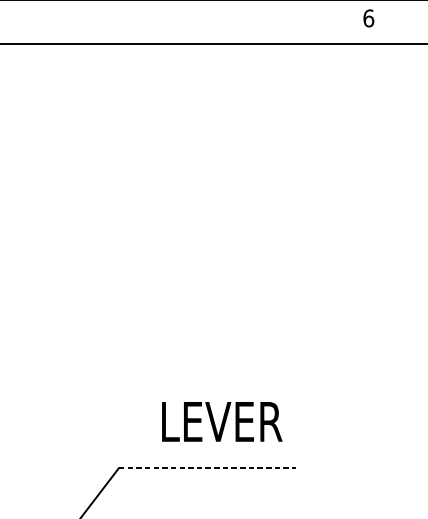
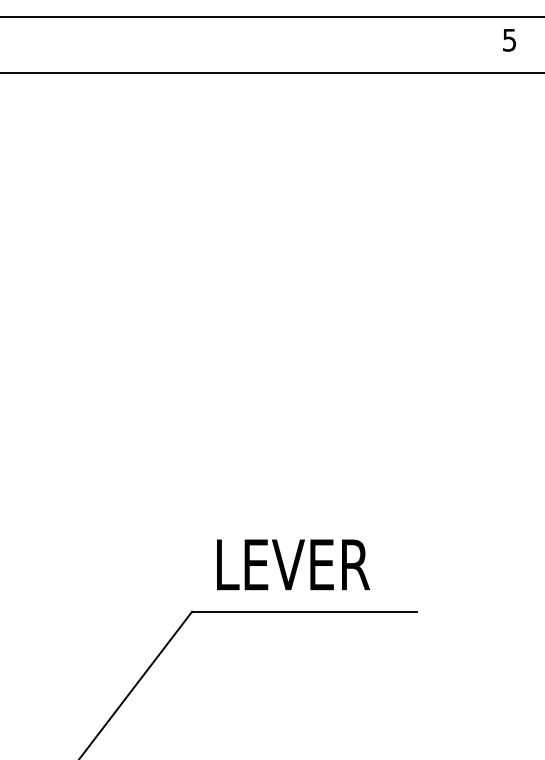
text: (368, 17) -> (509, 39), 6 -> 5
text: (222, 421) -> (293, 564), moved
line: (207, 468) -> (304, 611), dashed -> solid

